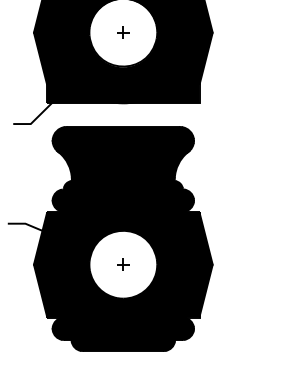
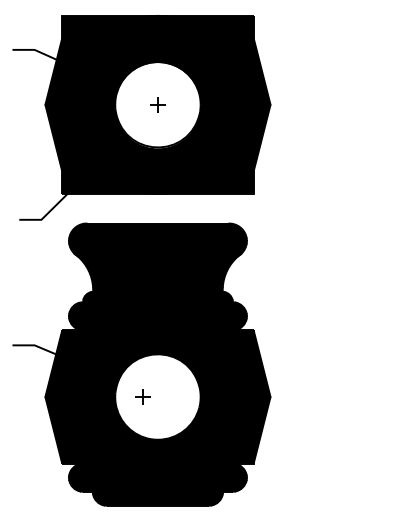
part: (122, 264) -> (142, 396), moved

